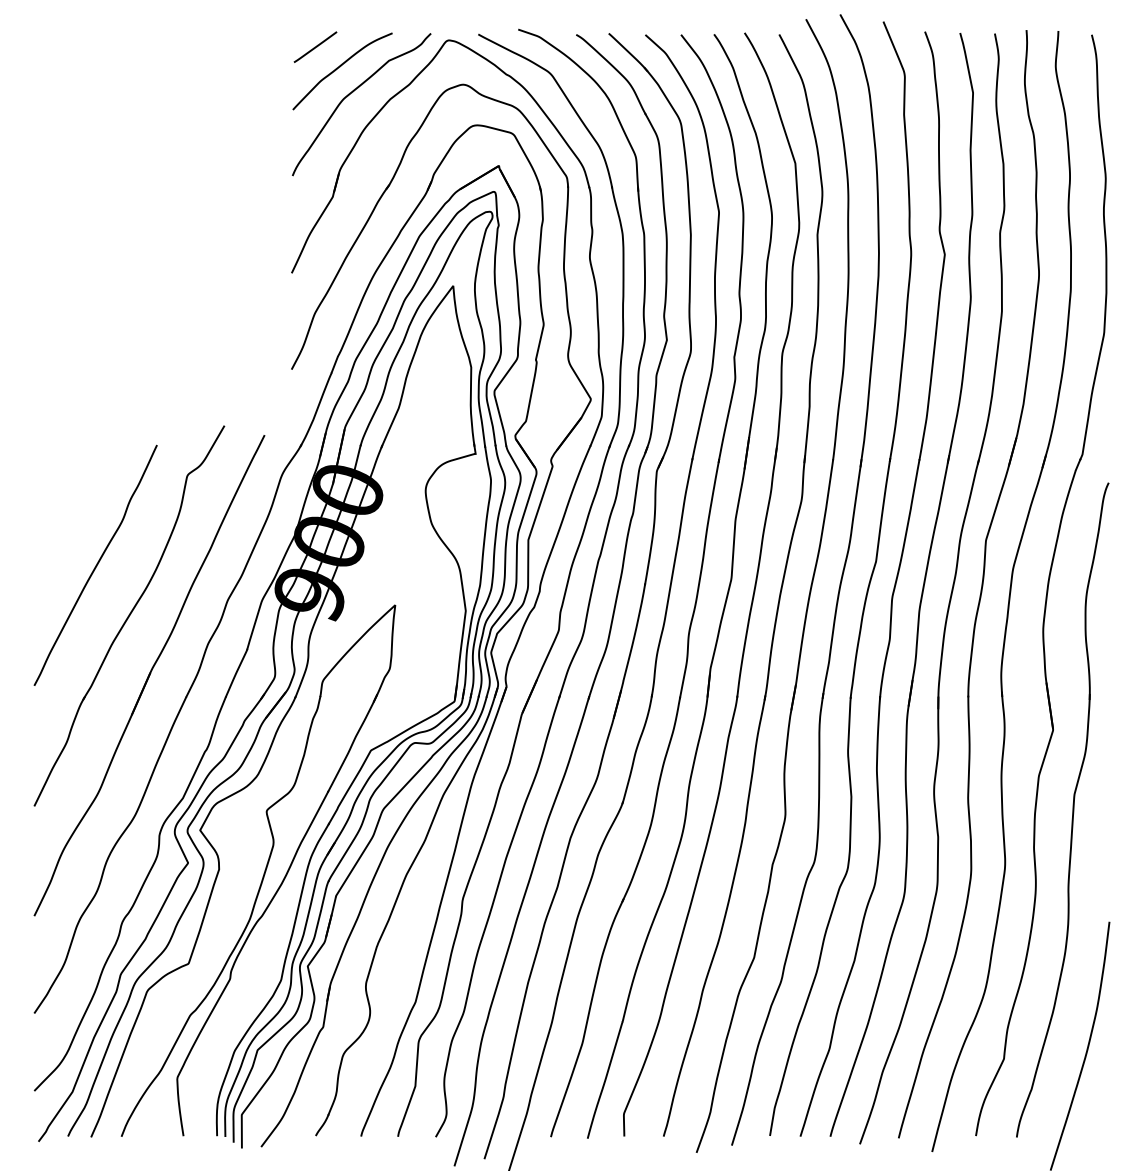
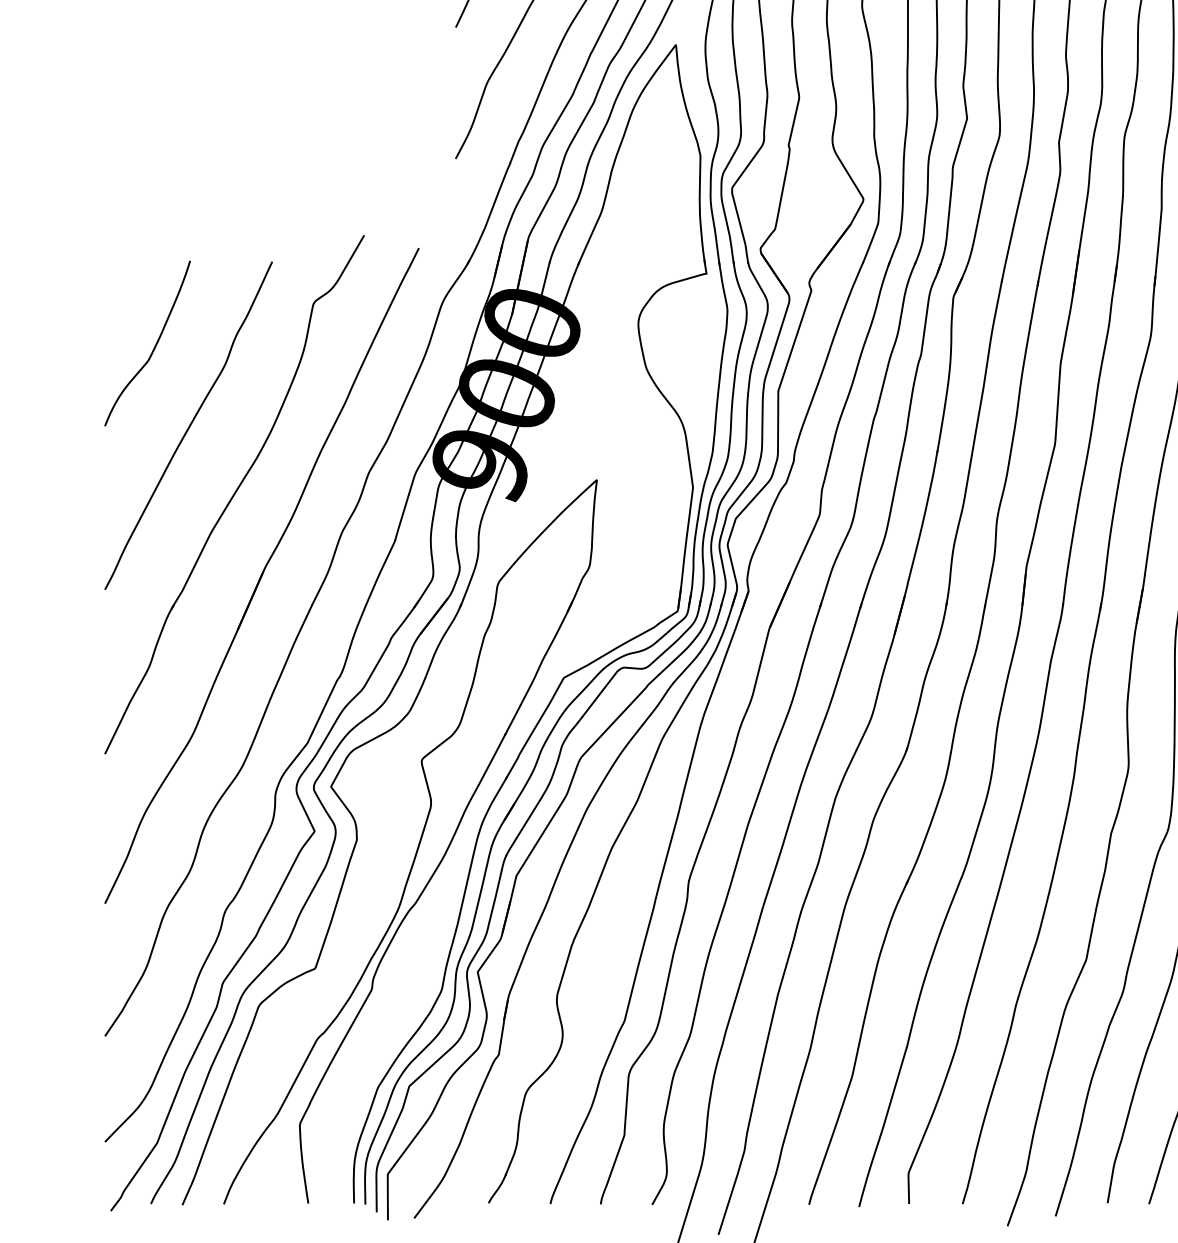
curve: (70, 506) -> (154, 345), added

